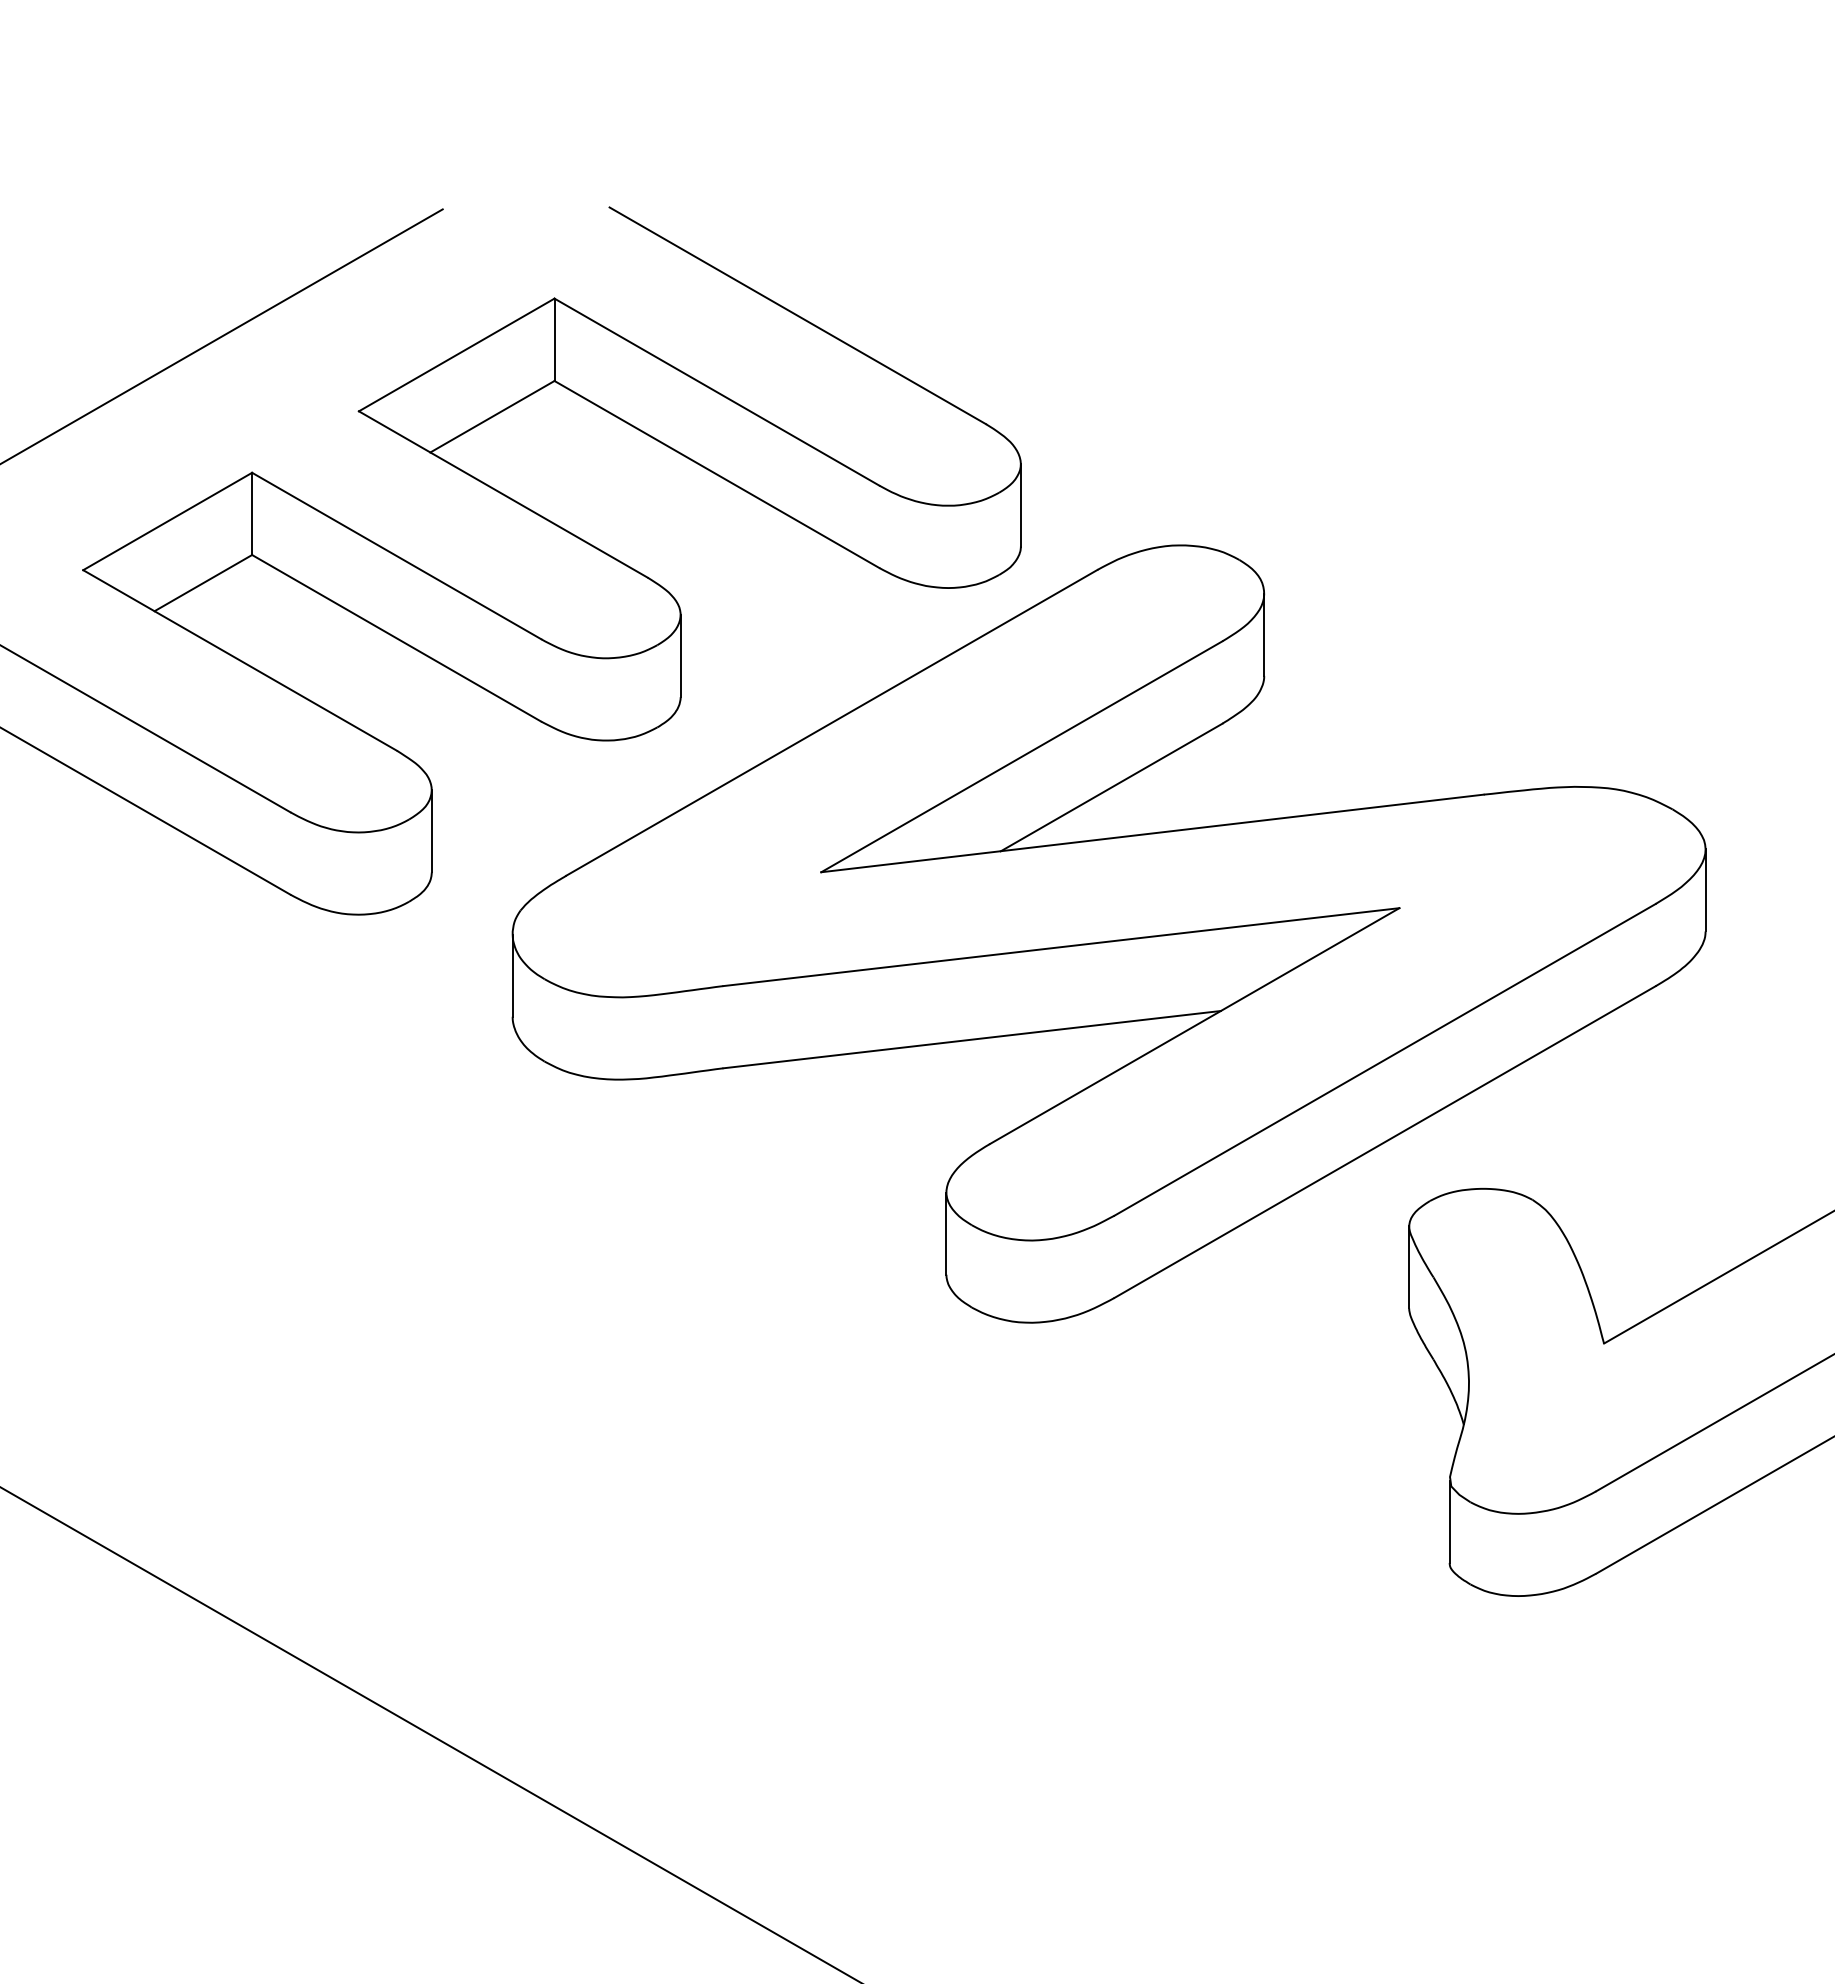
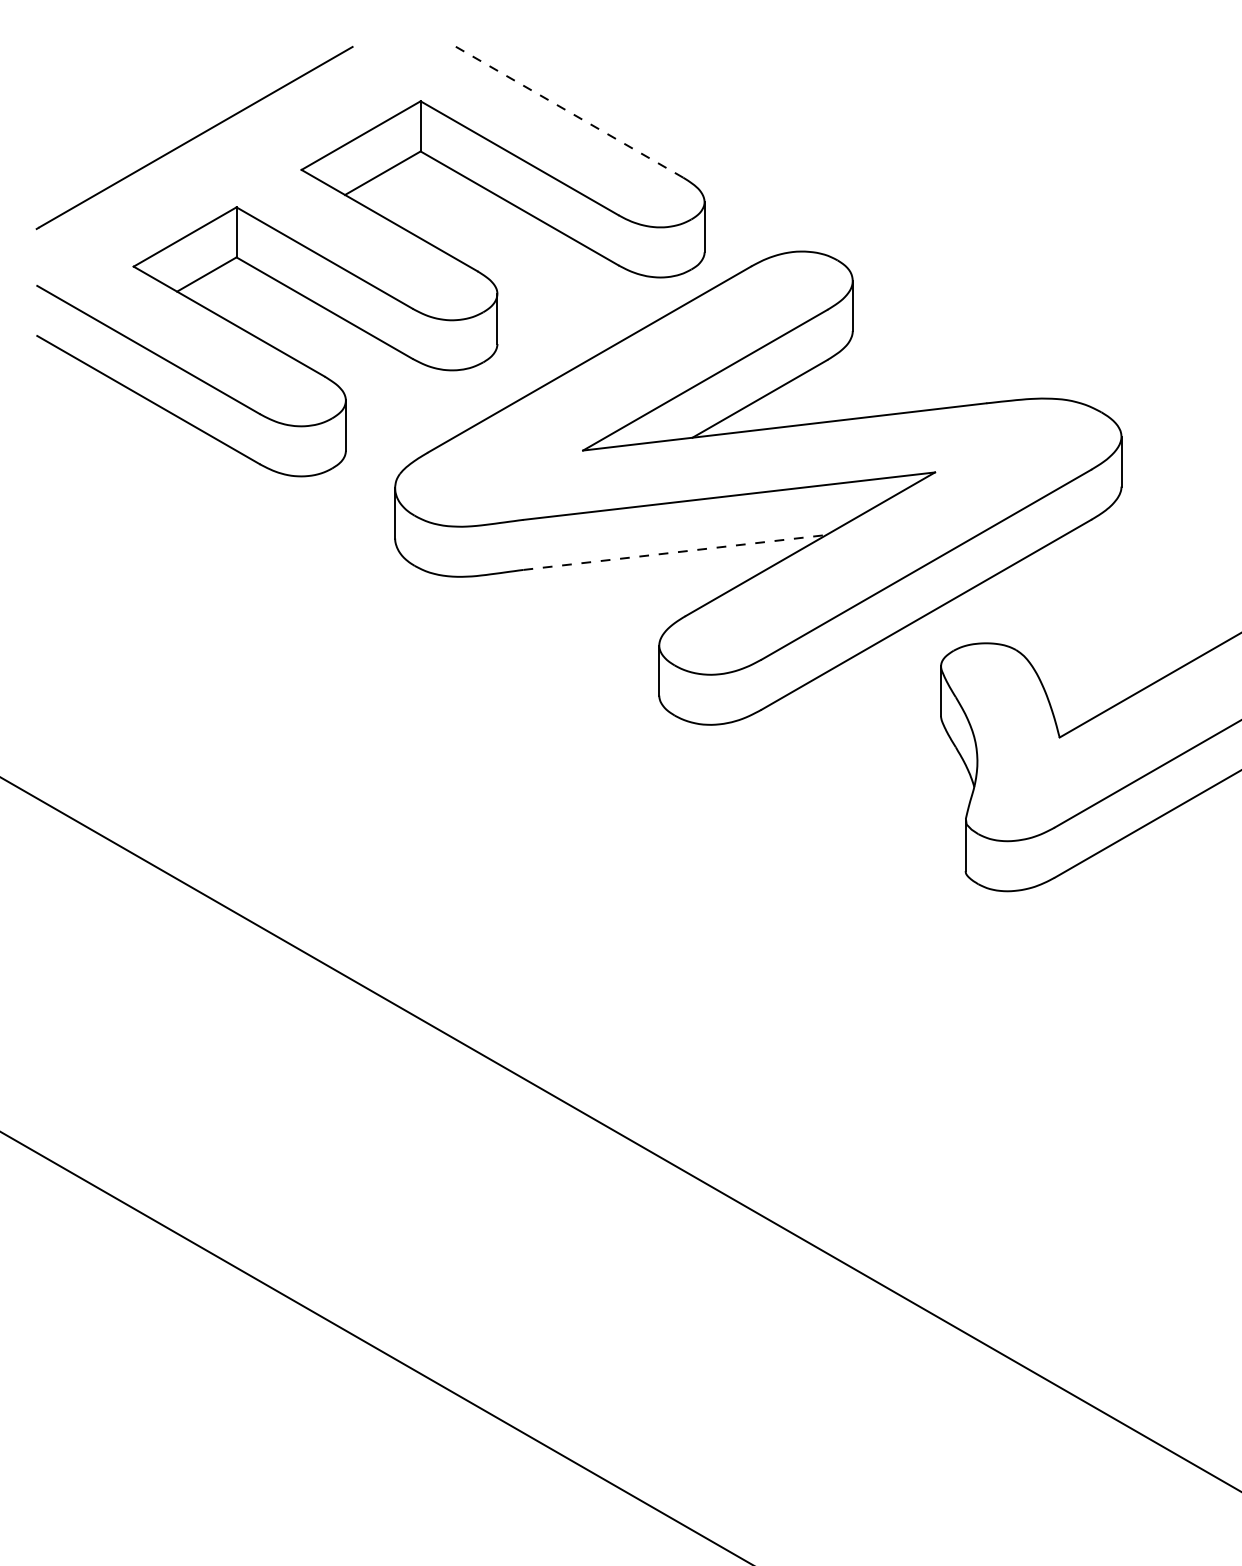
line: (797, 315) -> (568, 111), solid -> dashed
line: (973, 1039) -> (675, 552), solid -> dashed

